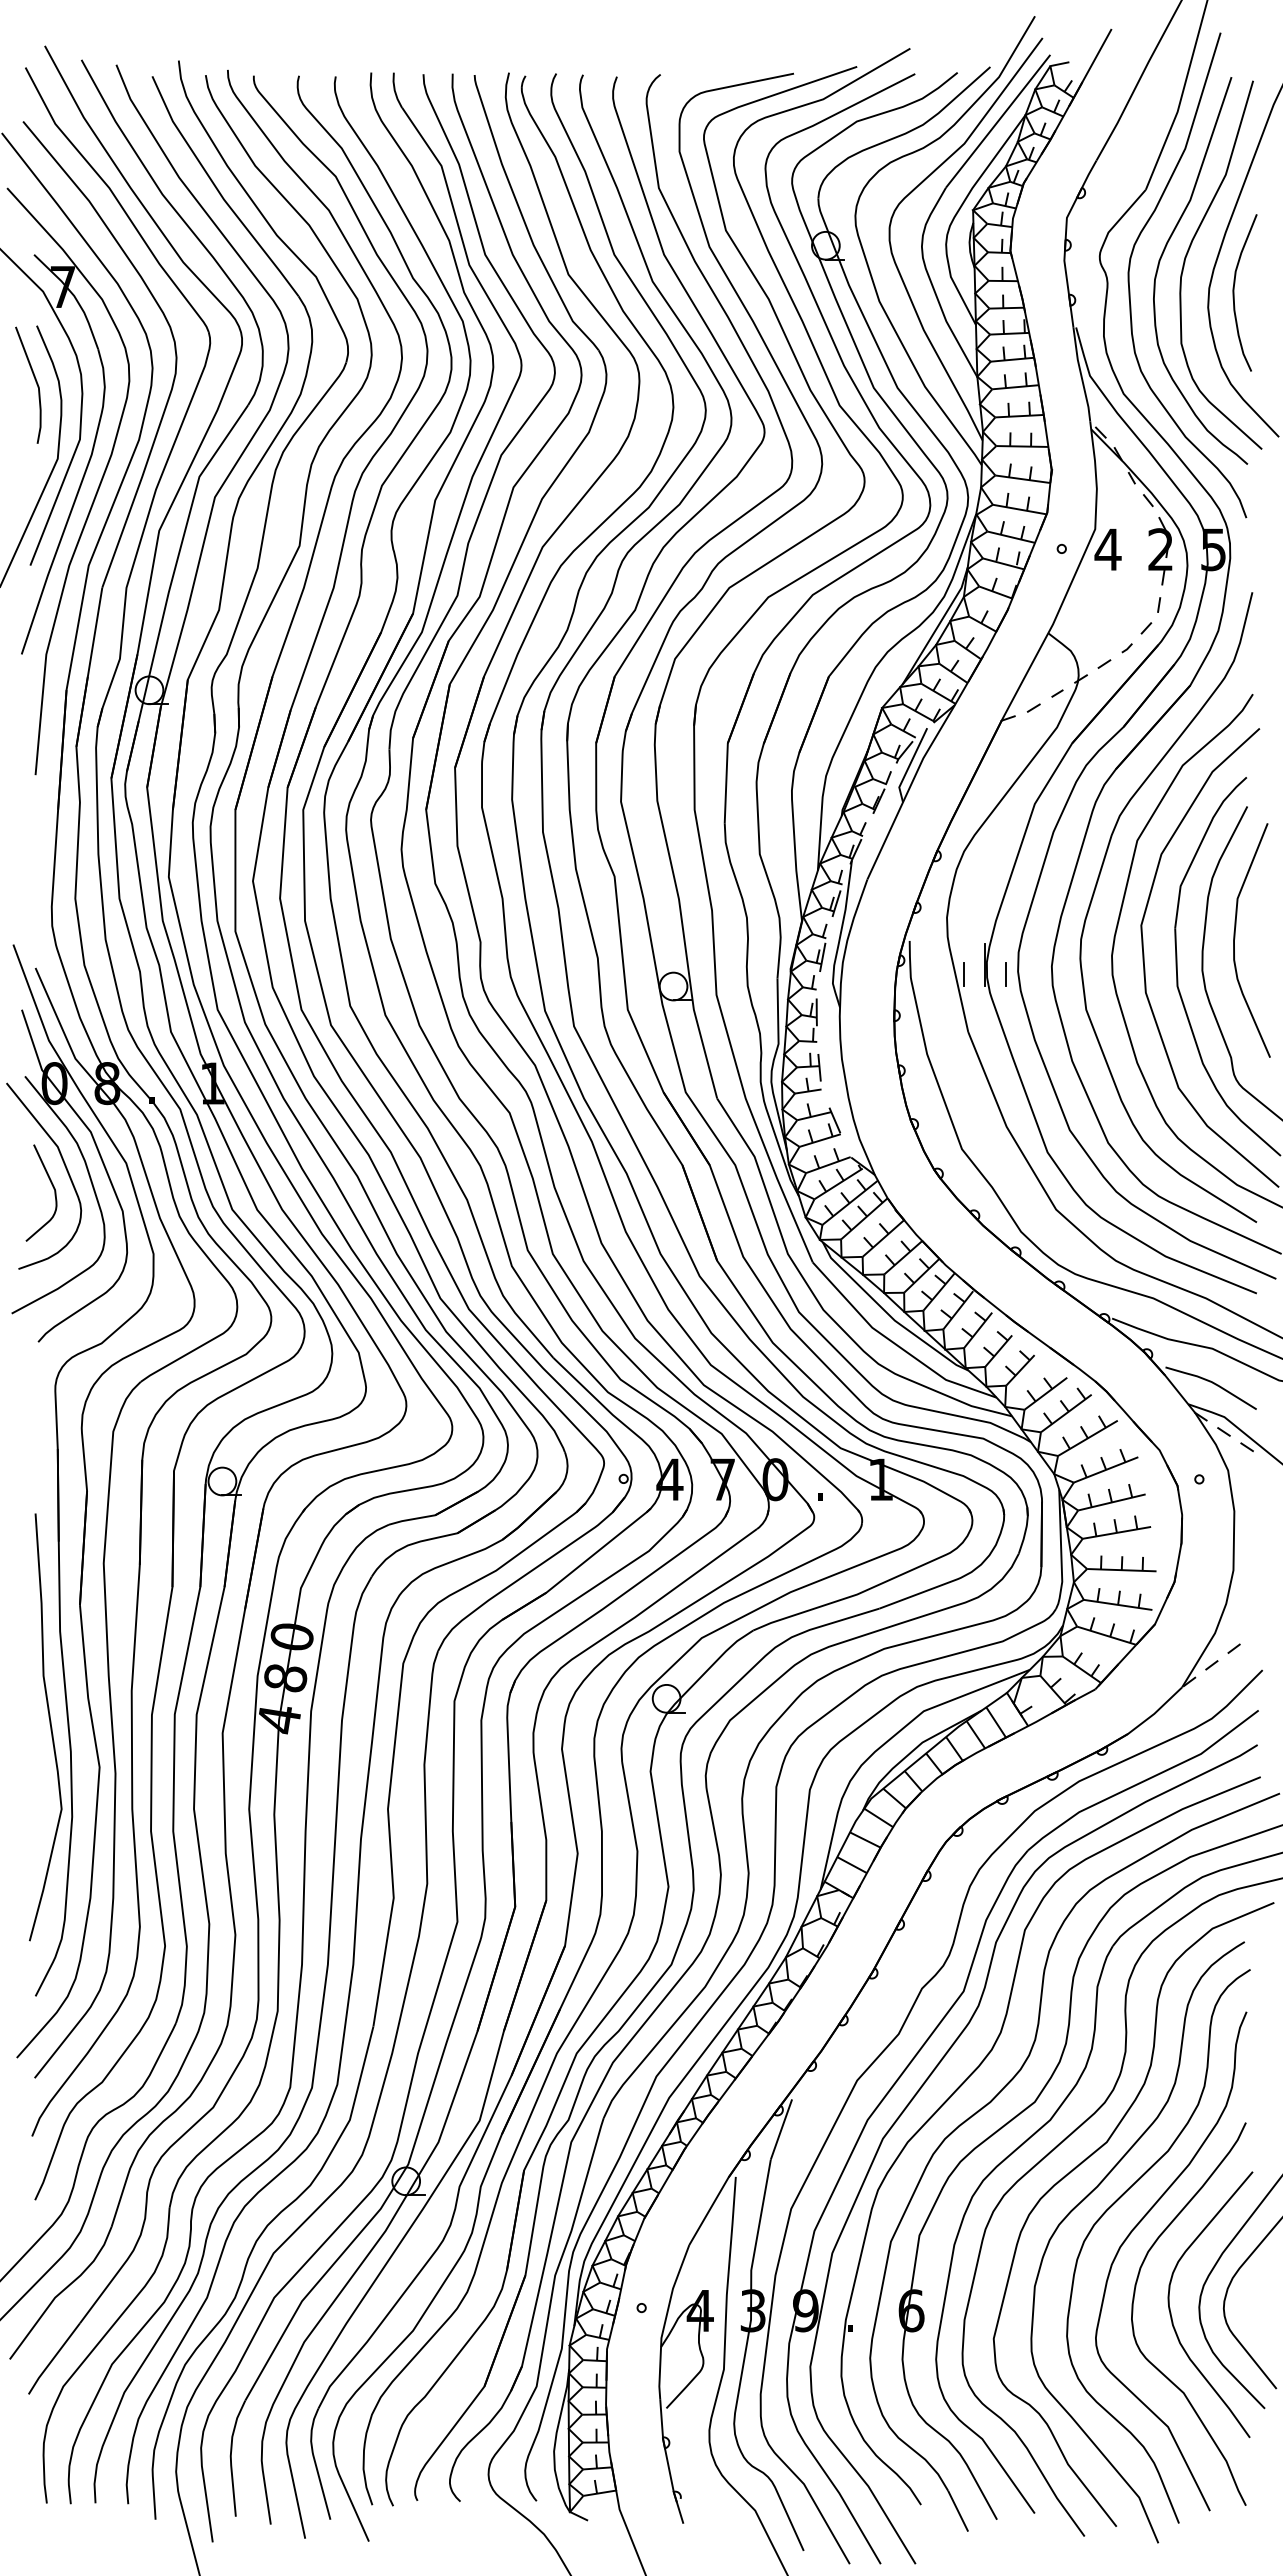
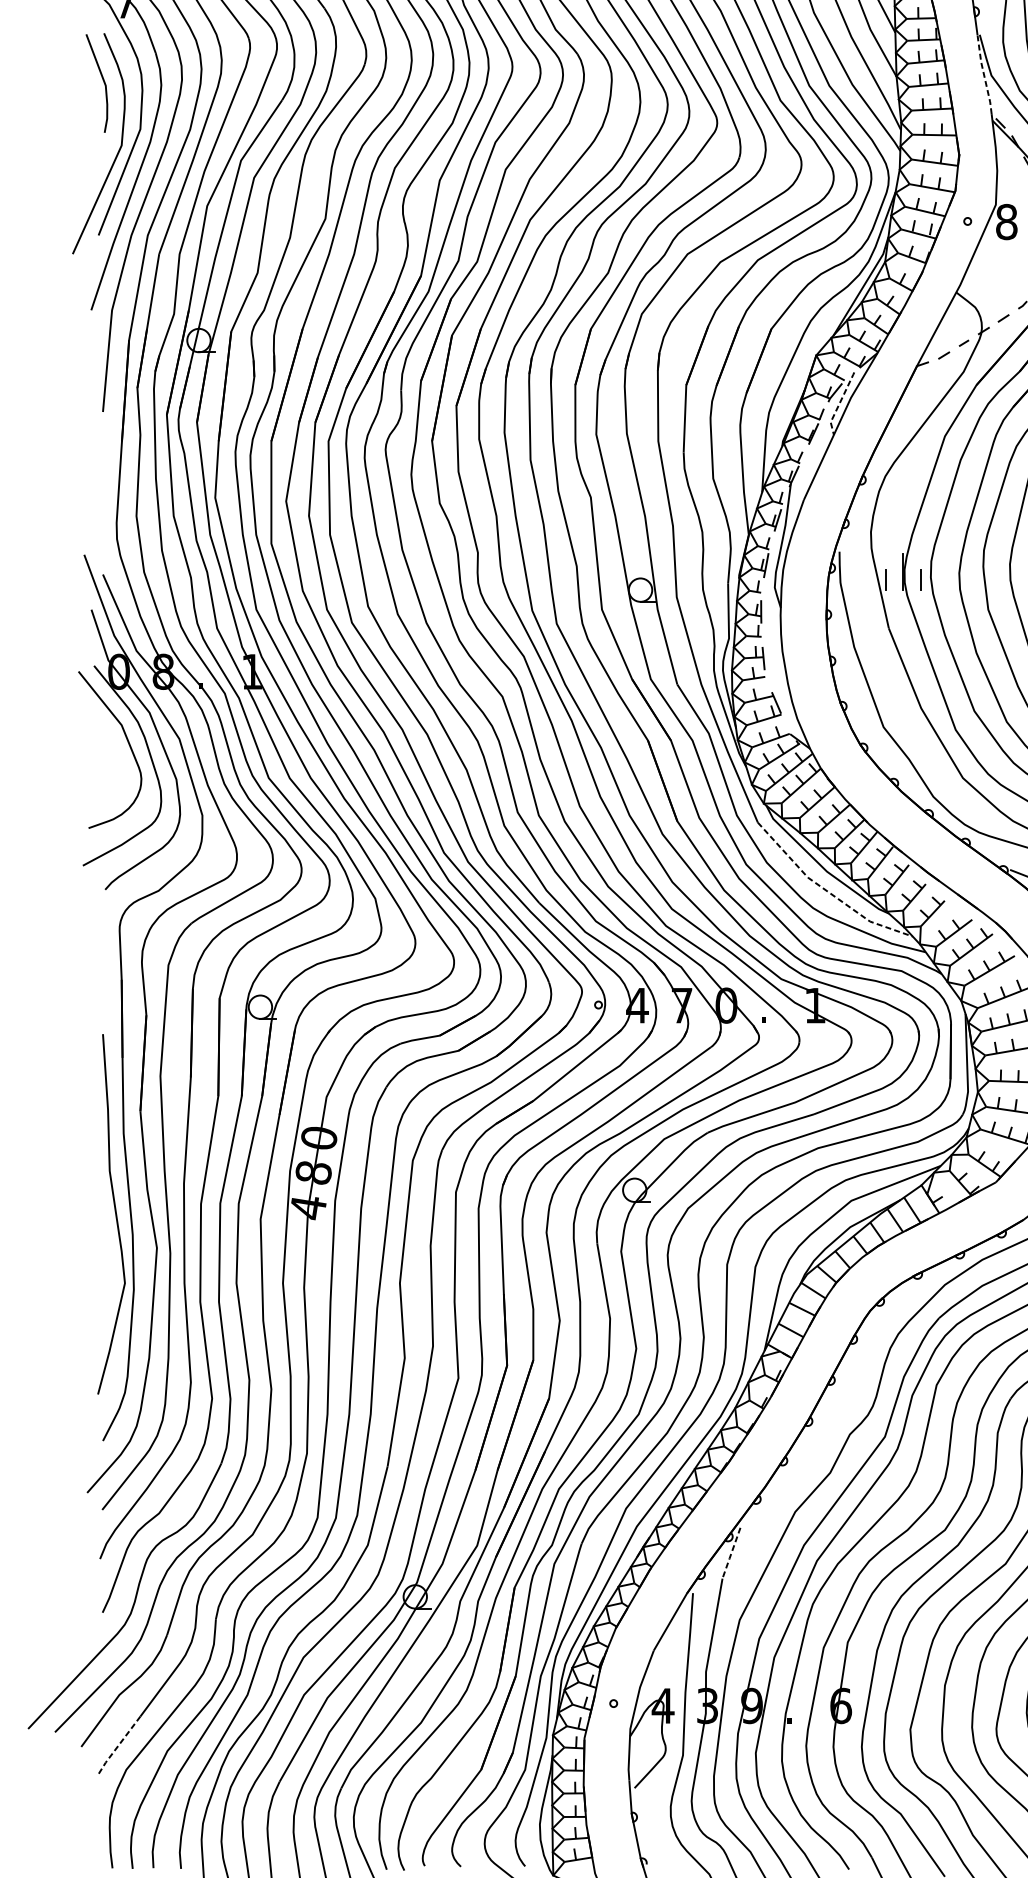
line: (1081, 374) -> (984, 74), solid -> dashed
text: (1107, 549) -> (1006, 221), 4 -> 8
line: (909, 765) -> (839, 403), solid -> dashed
curve: (52, 1187) -> (117, 759), removed
line: (894, 1343) -> (826, 890), solid -> dashed
line: (781, 2130) -> (731, 1554), solid -> dashed
line: (53, 2358) -> (118, 1746), solid -> dashed

